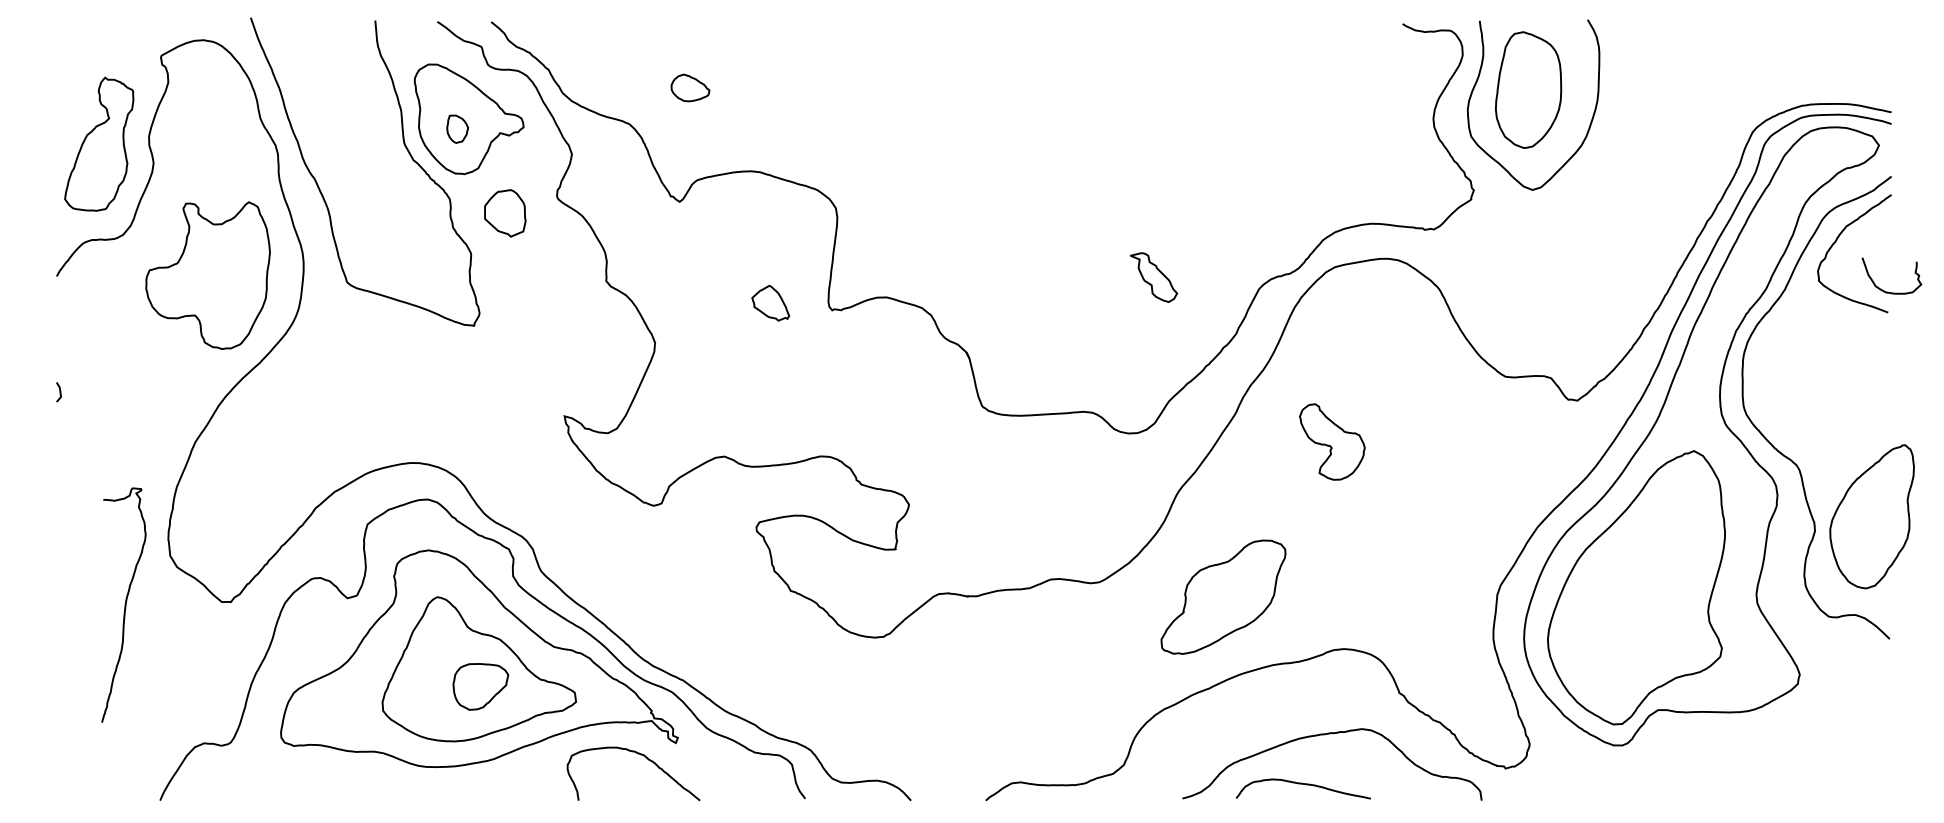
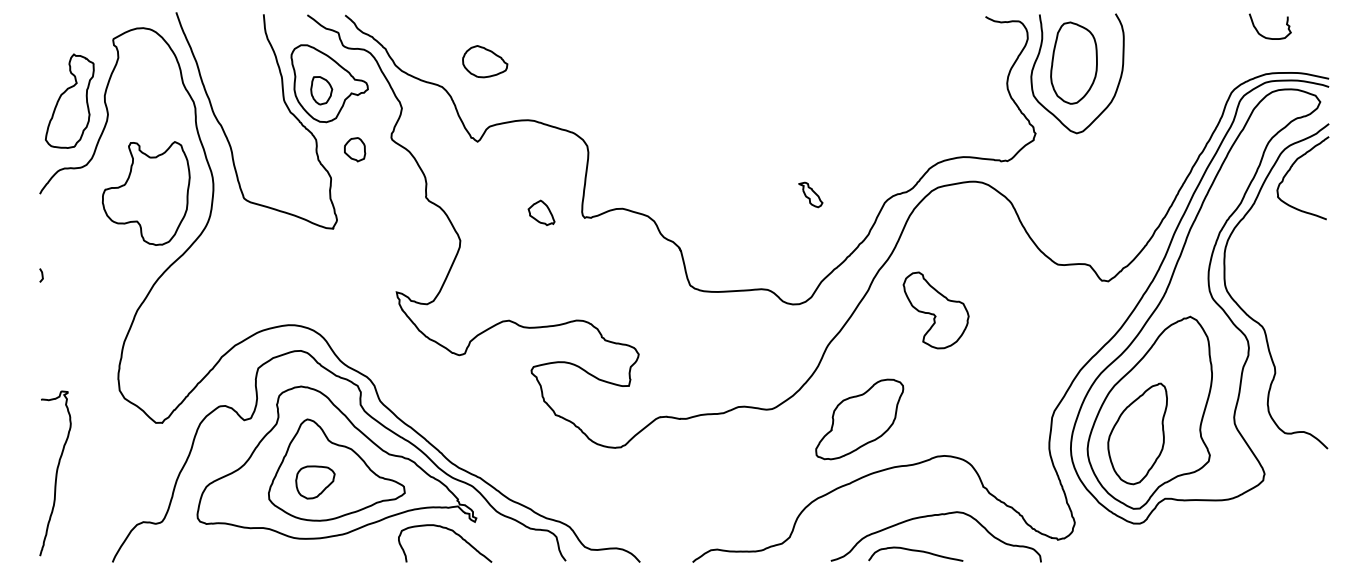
part: (690, 87) -> (485, 61), size x1.67
part: (457, 128) -> (321, 90), size x1.43
part: (504, 212) -> (354, 149), size x0.71
part: (1153, 277) -> (810, 194), size x0.71
curve: (1888, 291) -> (1267, 37), moved
part: (1332, 441) -> (936, 310), size x1.43
part: (1871, 516) -> (1137, 433), moved
curve: (124, 604) -> (55, 473), moved
part: (480, 686) -> (315, 482), moved

